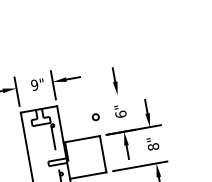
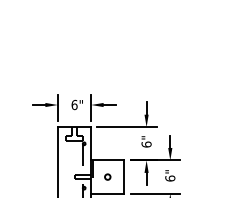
text: (34, 84) -> (74, 104), 9" -> 6"
line: (95, 99) -> (126, 127), added
circle: (95, 116) -> (107, 176), moved
text: (153, 146) -> (170, 178), 8" -> 6"

